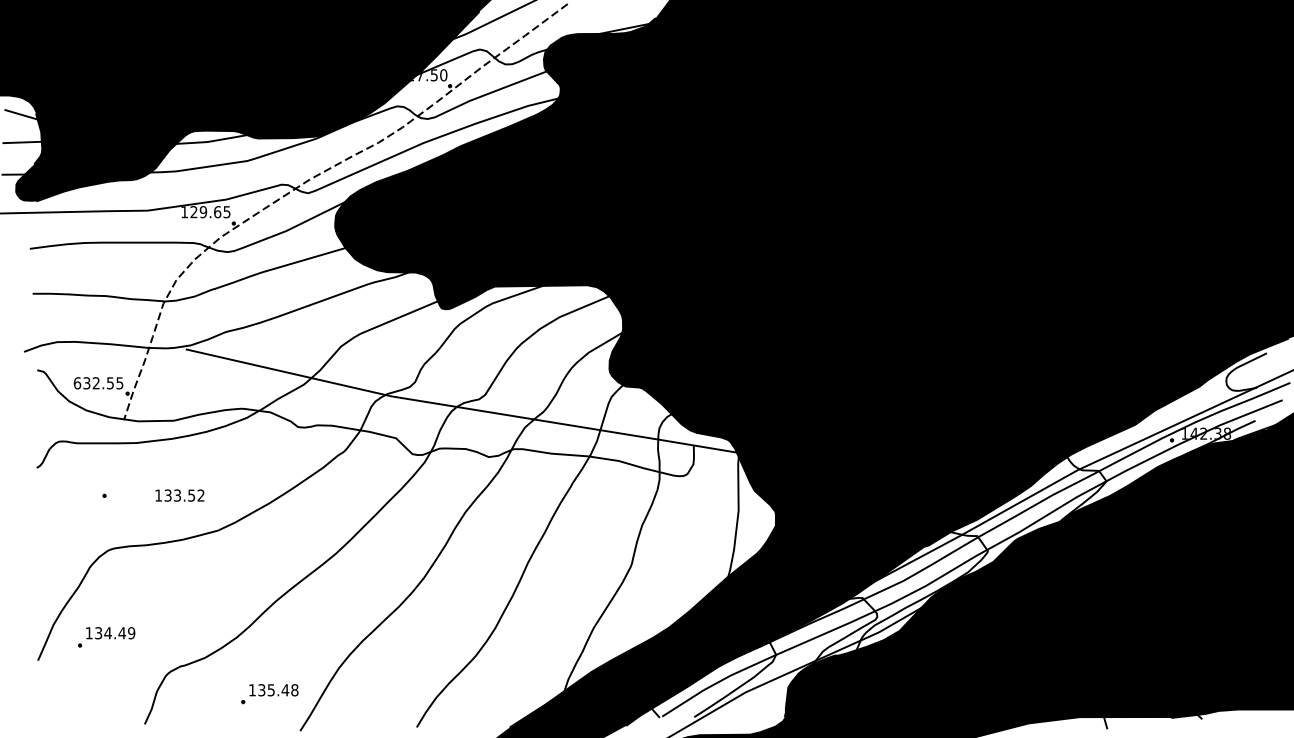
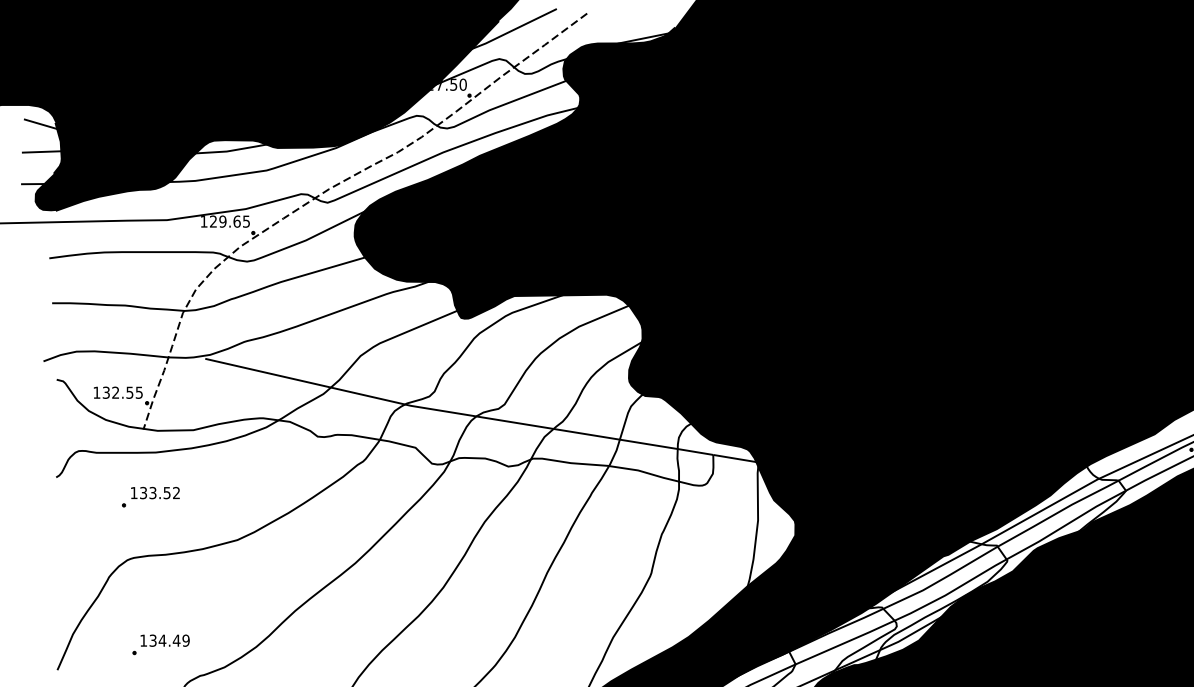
text: (77, 383) -> (96, 392), 632.55 -> 132.55
text: (179, 495) -> (154, 492), moved
part: (106, 637) -> (160, 644), moved

